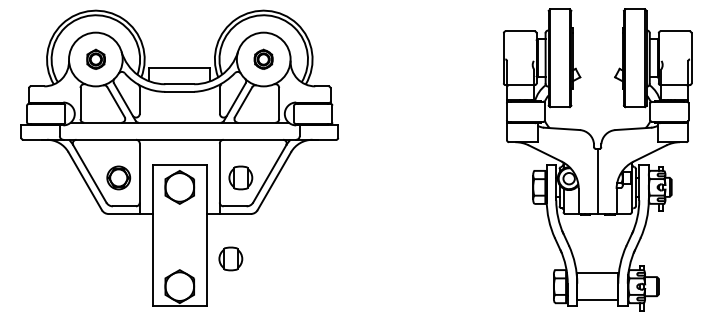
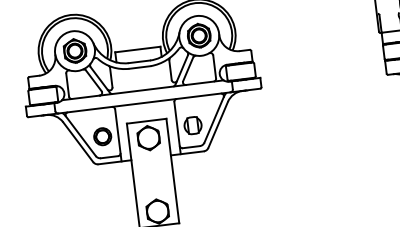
part: (95, 59) -> (74, 51), size x1.67
part: (263, 59) -> (199, 35), size x1.67
part: (230, 258) -> (192, 186), removed

